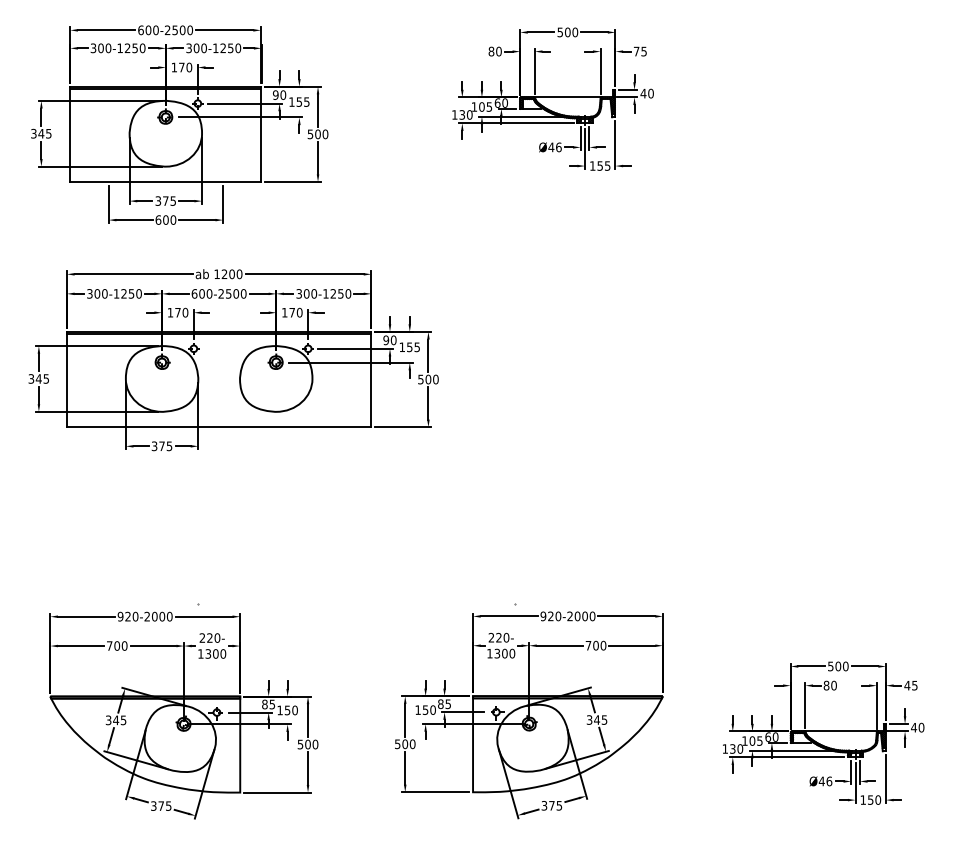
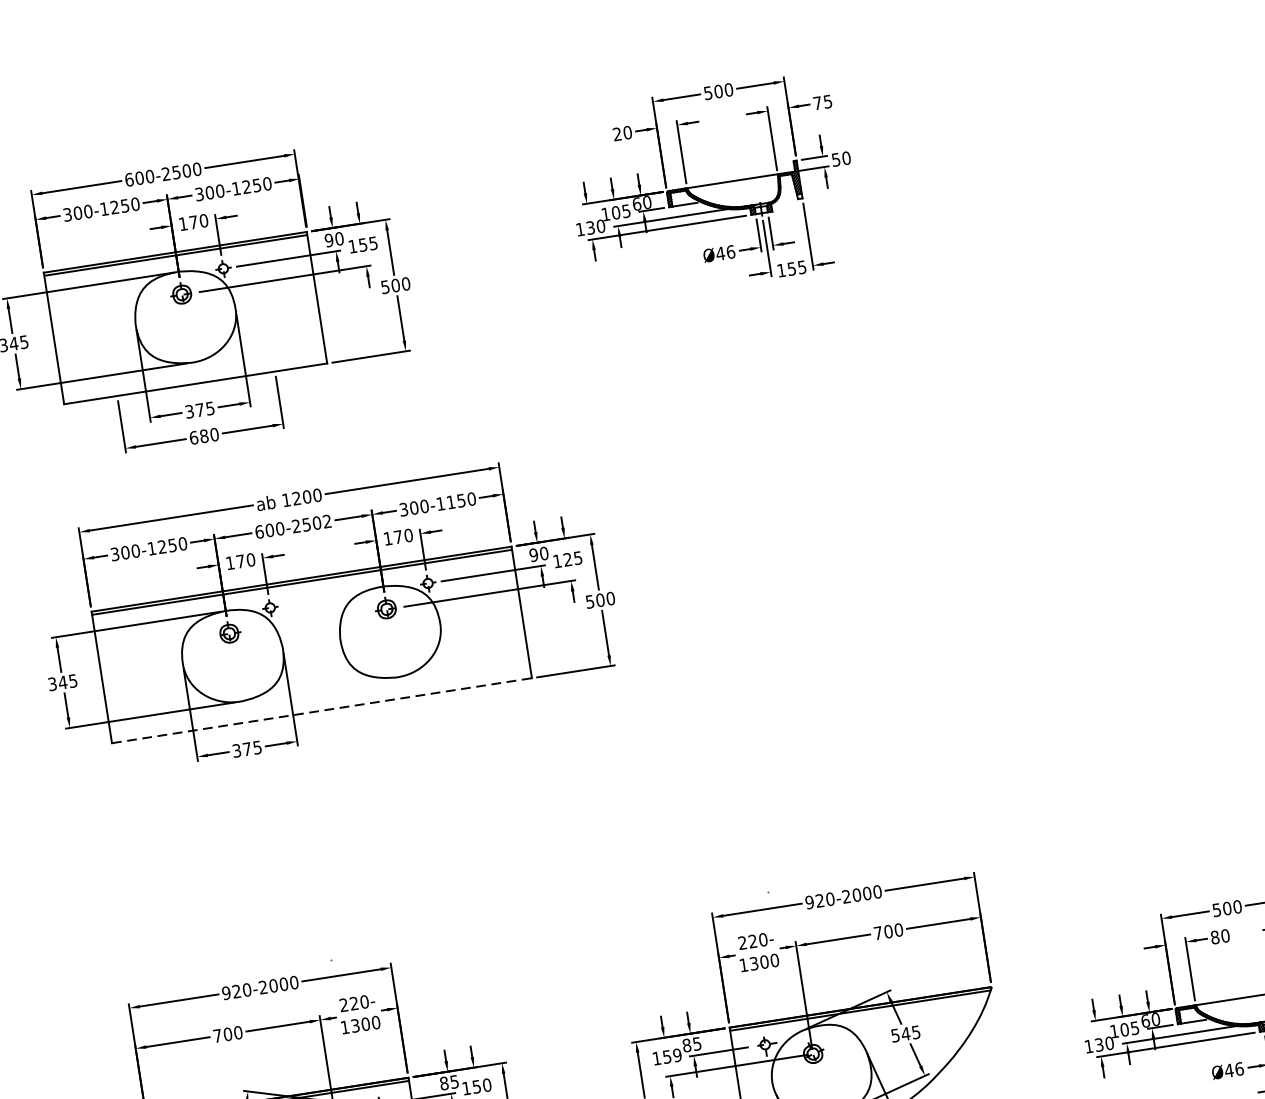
text: (491, 51) -> (617, 134), 80 -> 20
text: (643, 93) -> (836, 159), 40 -> 50
text: (165, 219) -> (203, 435), 600 -> 680
text: (243, 293) -> (326, 521), 600-2500 -> 600-2502
text: (332, 293) -> (449, 501), 300-1250 -> 300-1150
text: (409, 347) -> (567, 560), 155 -> 125
line: (219, 427) -> (322, 711), solid -> dashed
text: (432, 709) -> (676, 1054), 150 -> 159
text: (589, 719) -> (895, 1034), 345 -> 545

